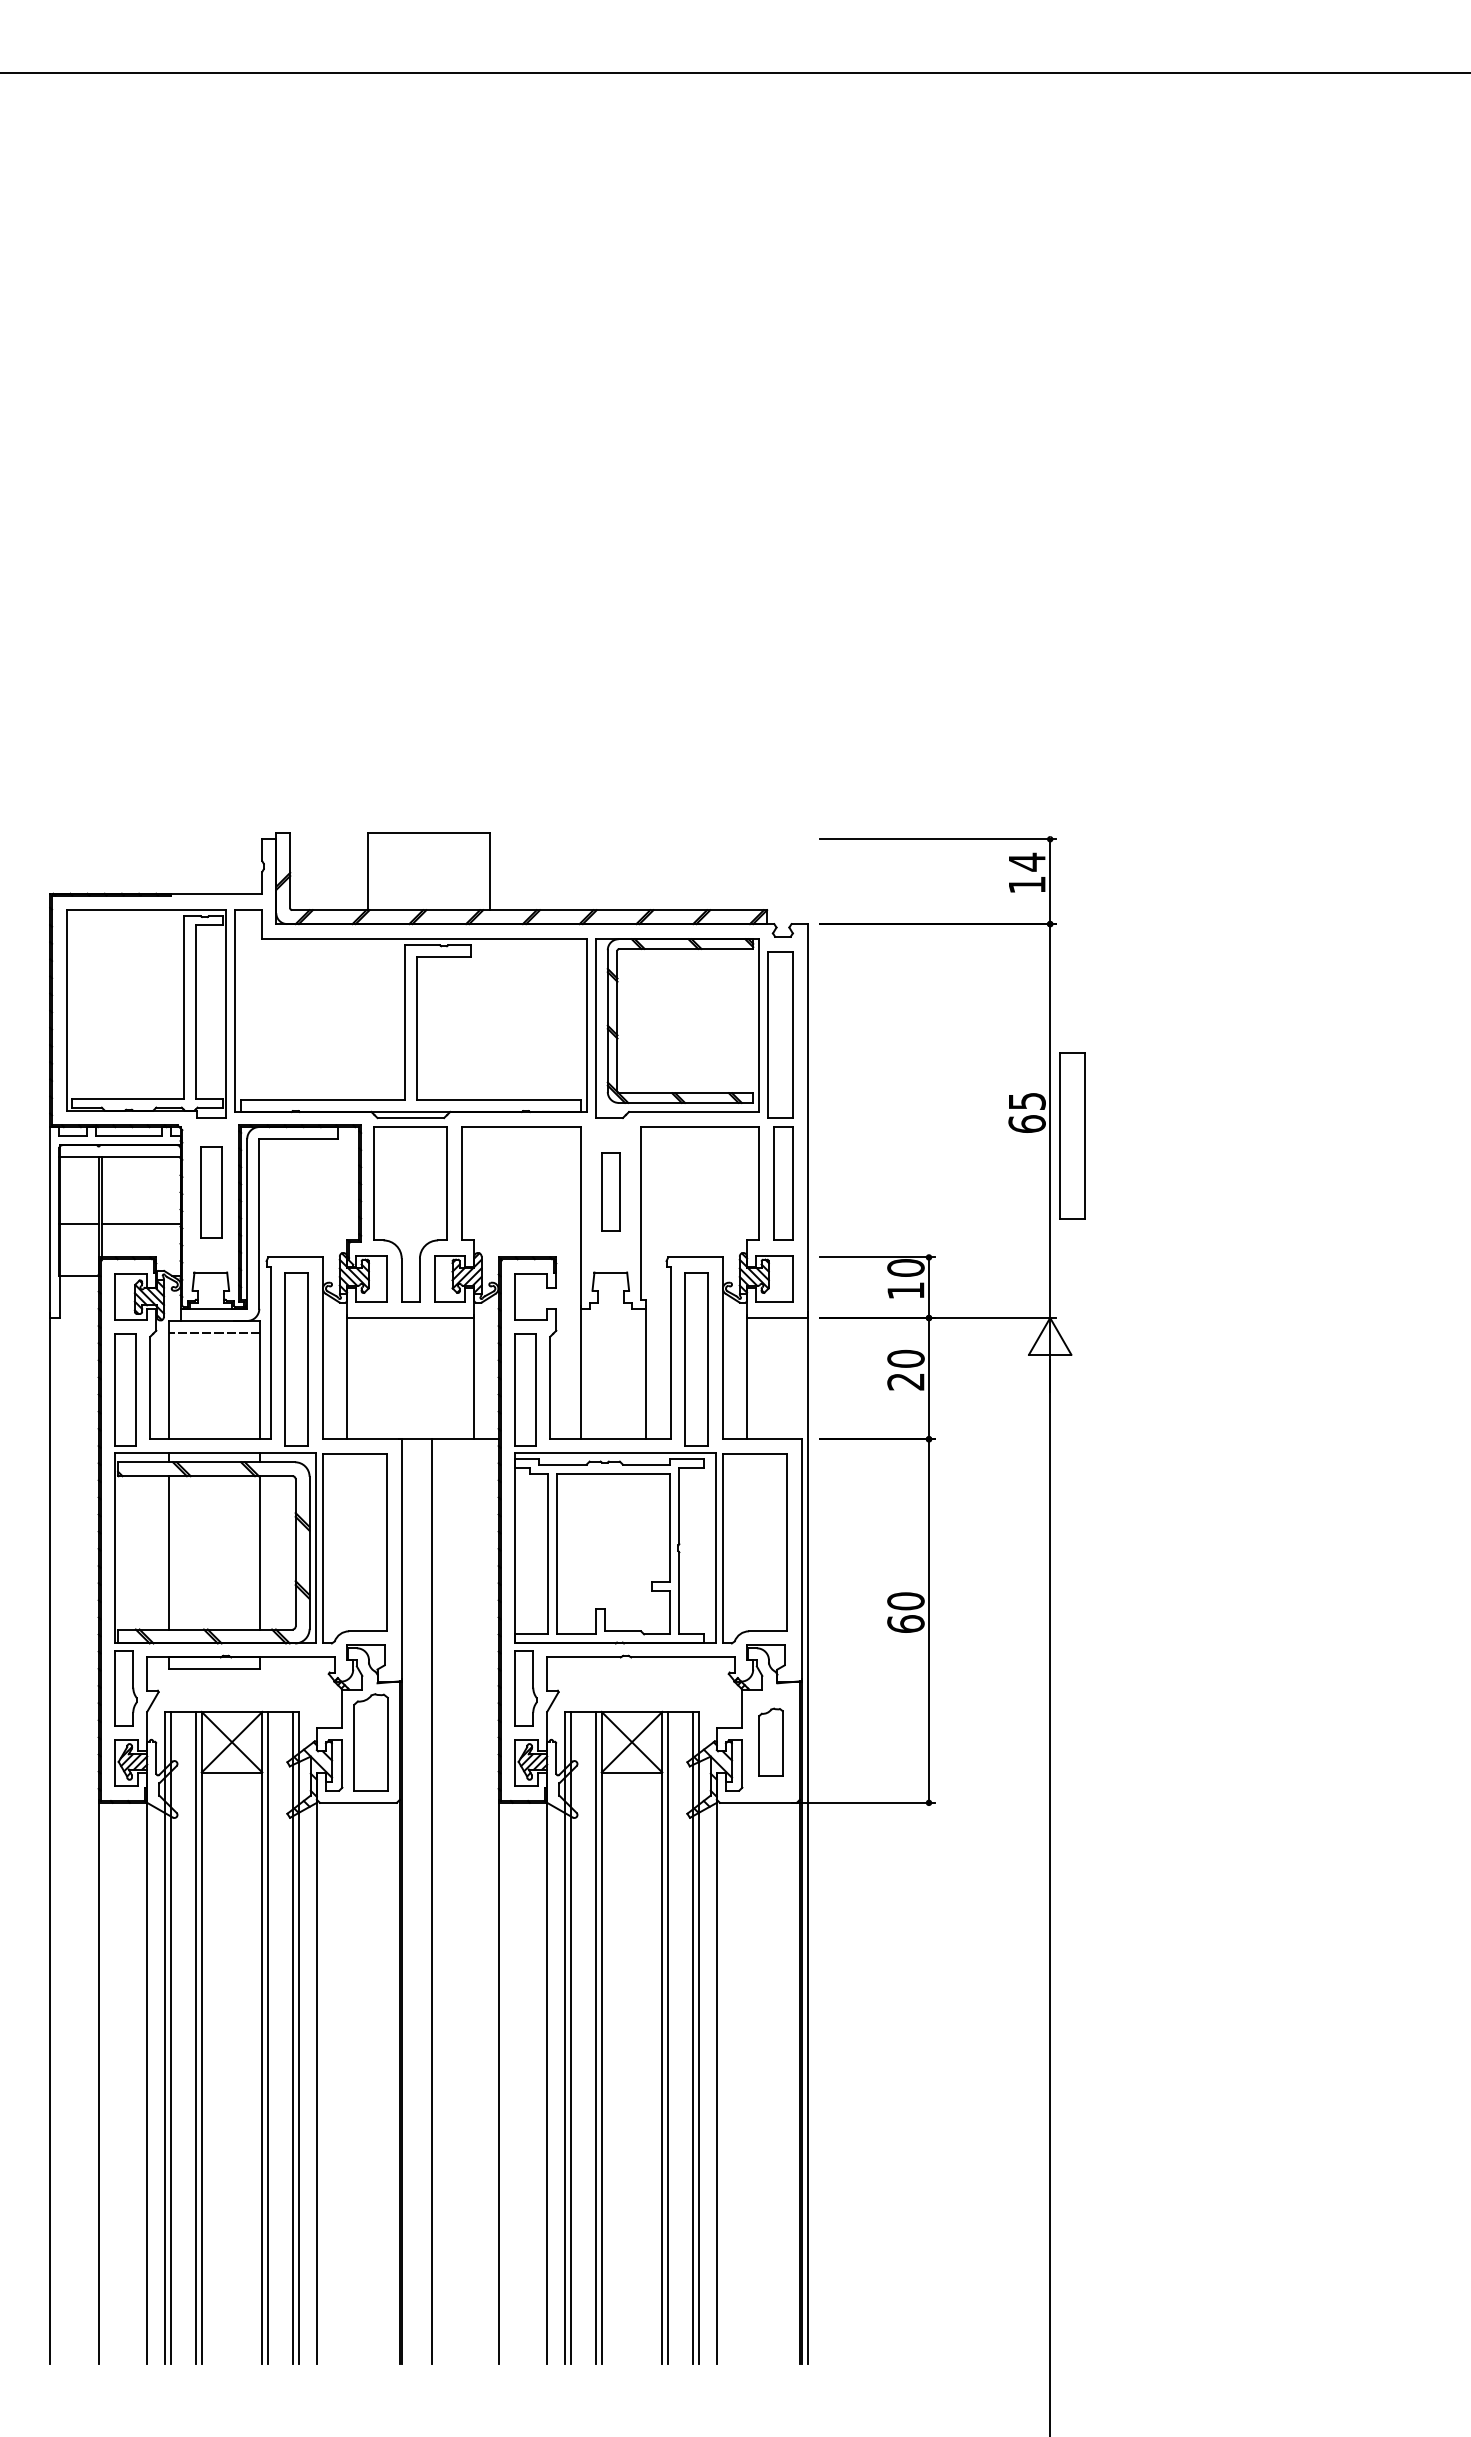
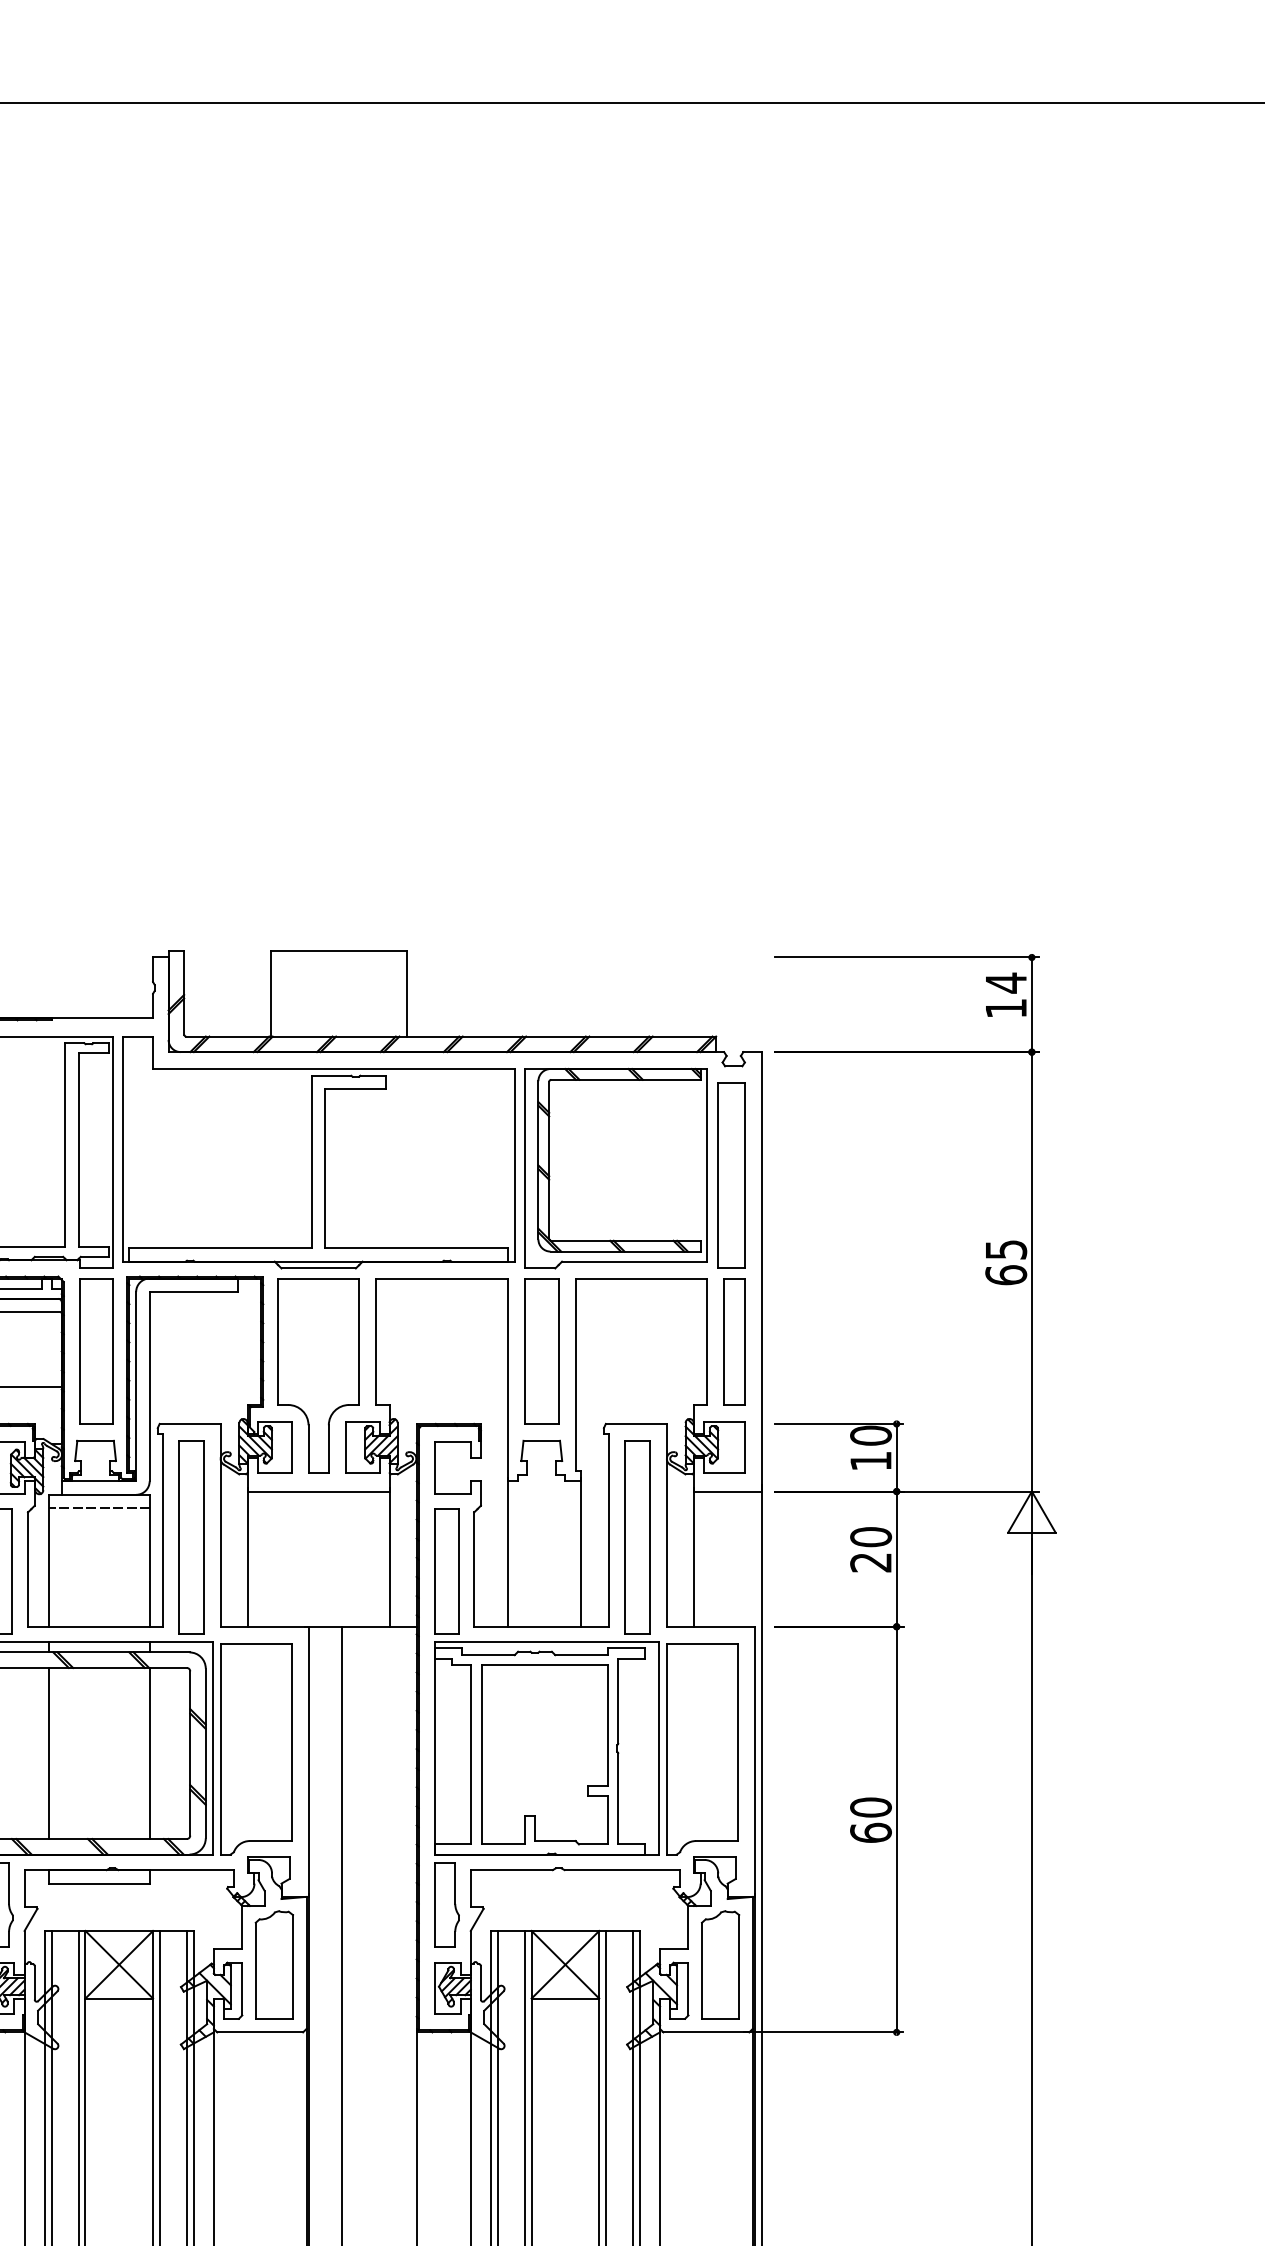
part: (1072, 1135) -> (1056, 1287), removed
part: (211, 1191) -> (96, 1350), size x1.43
part: (610, 1191) -> (541, 1350), size x1.67
part: (770, 1742) -> (719, 1965), size x1.43

